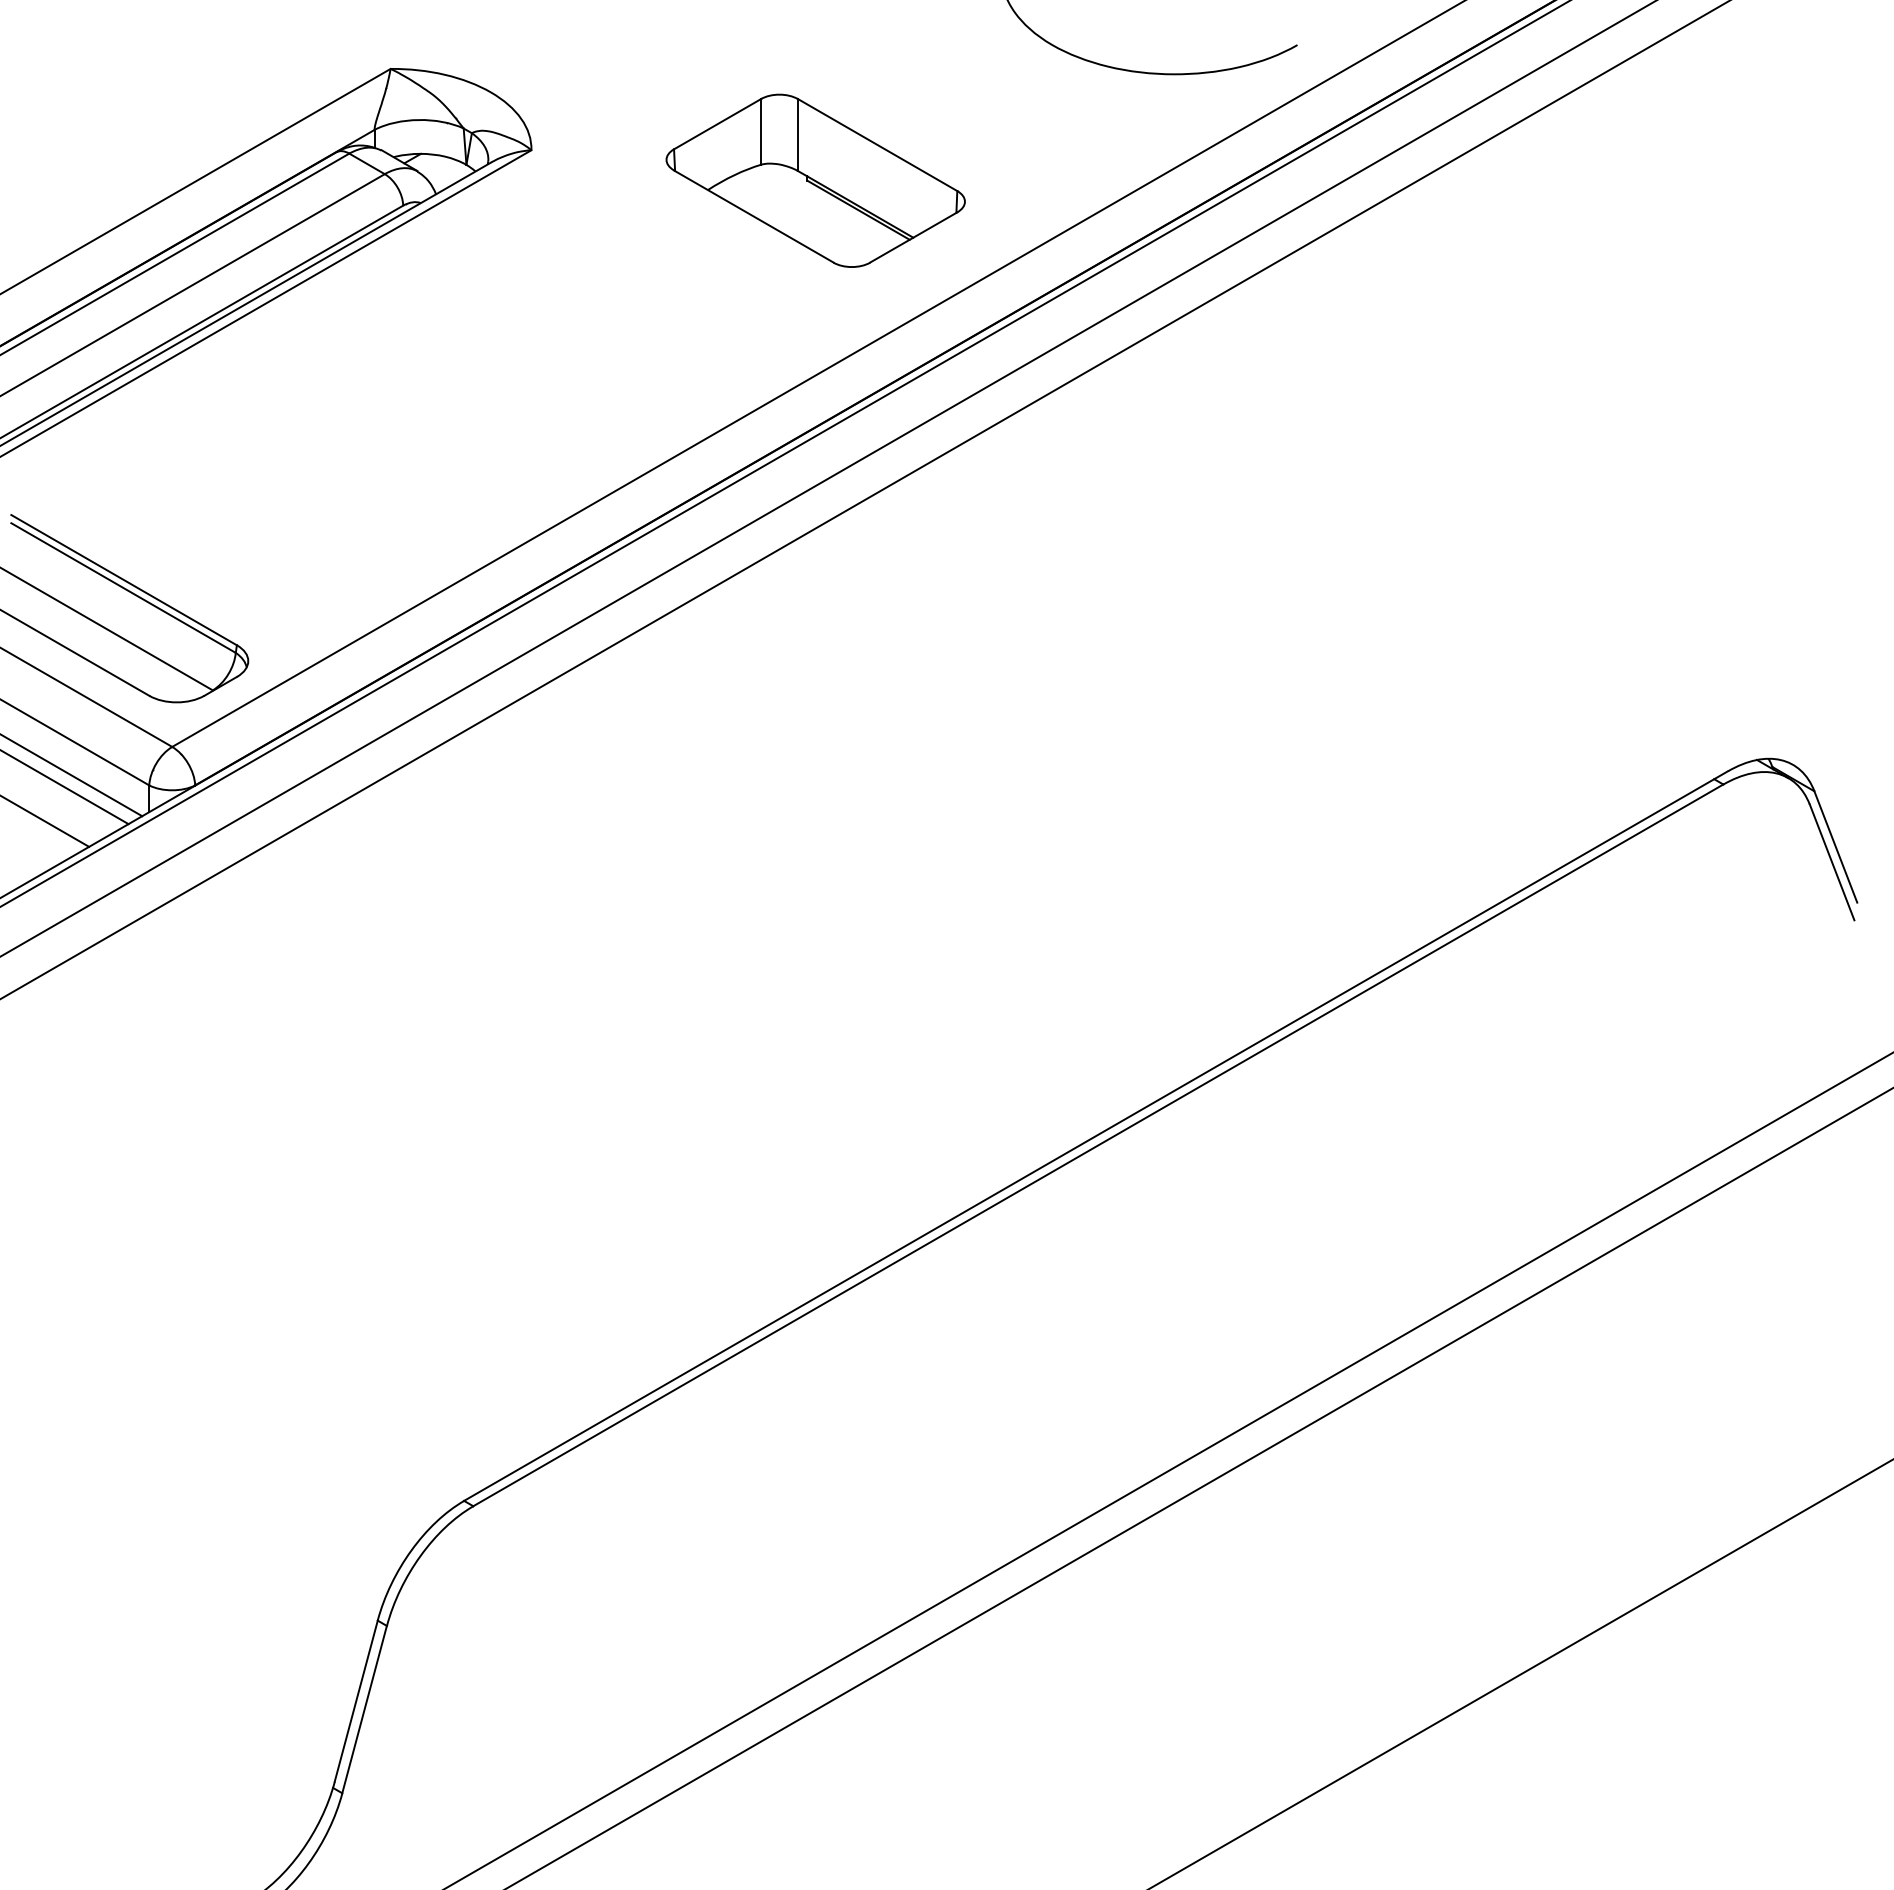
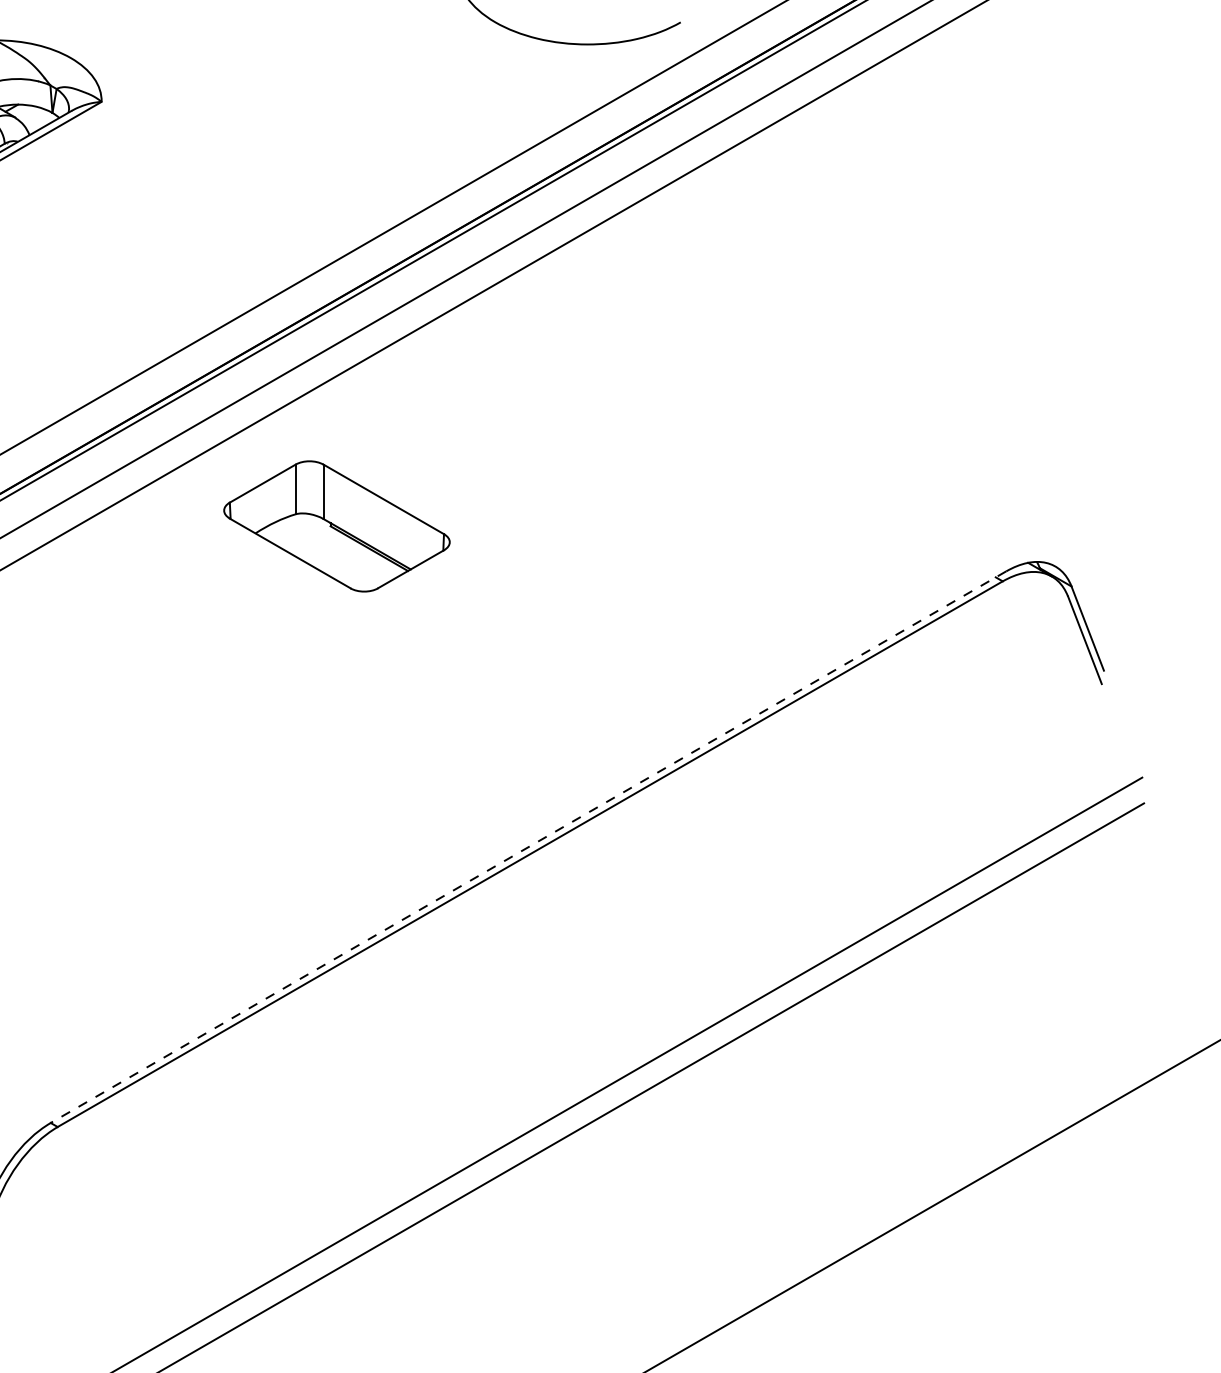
part: (815, 180) -> (336, 526), moved
line: (1096, 1136) -> (528, 847), solid -> dashed

